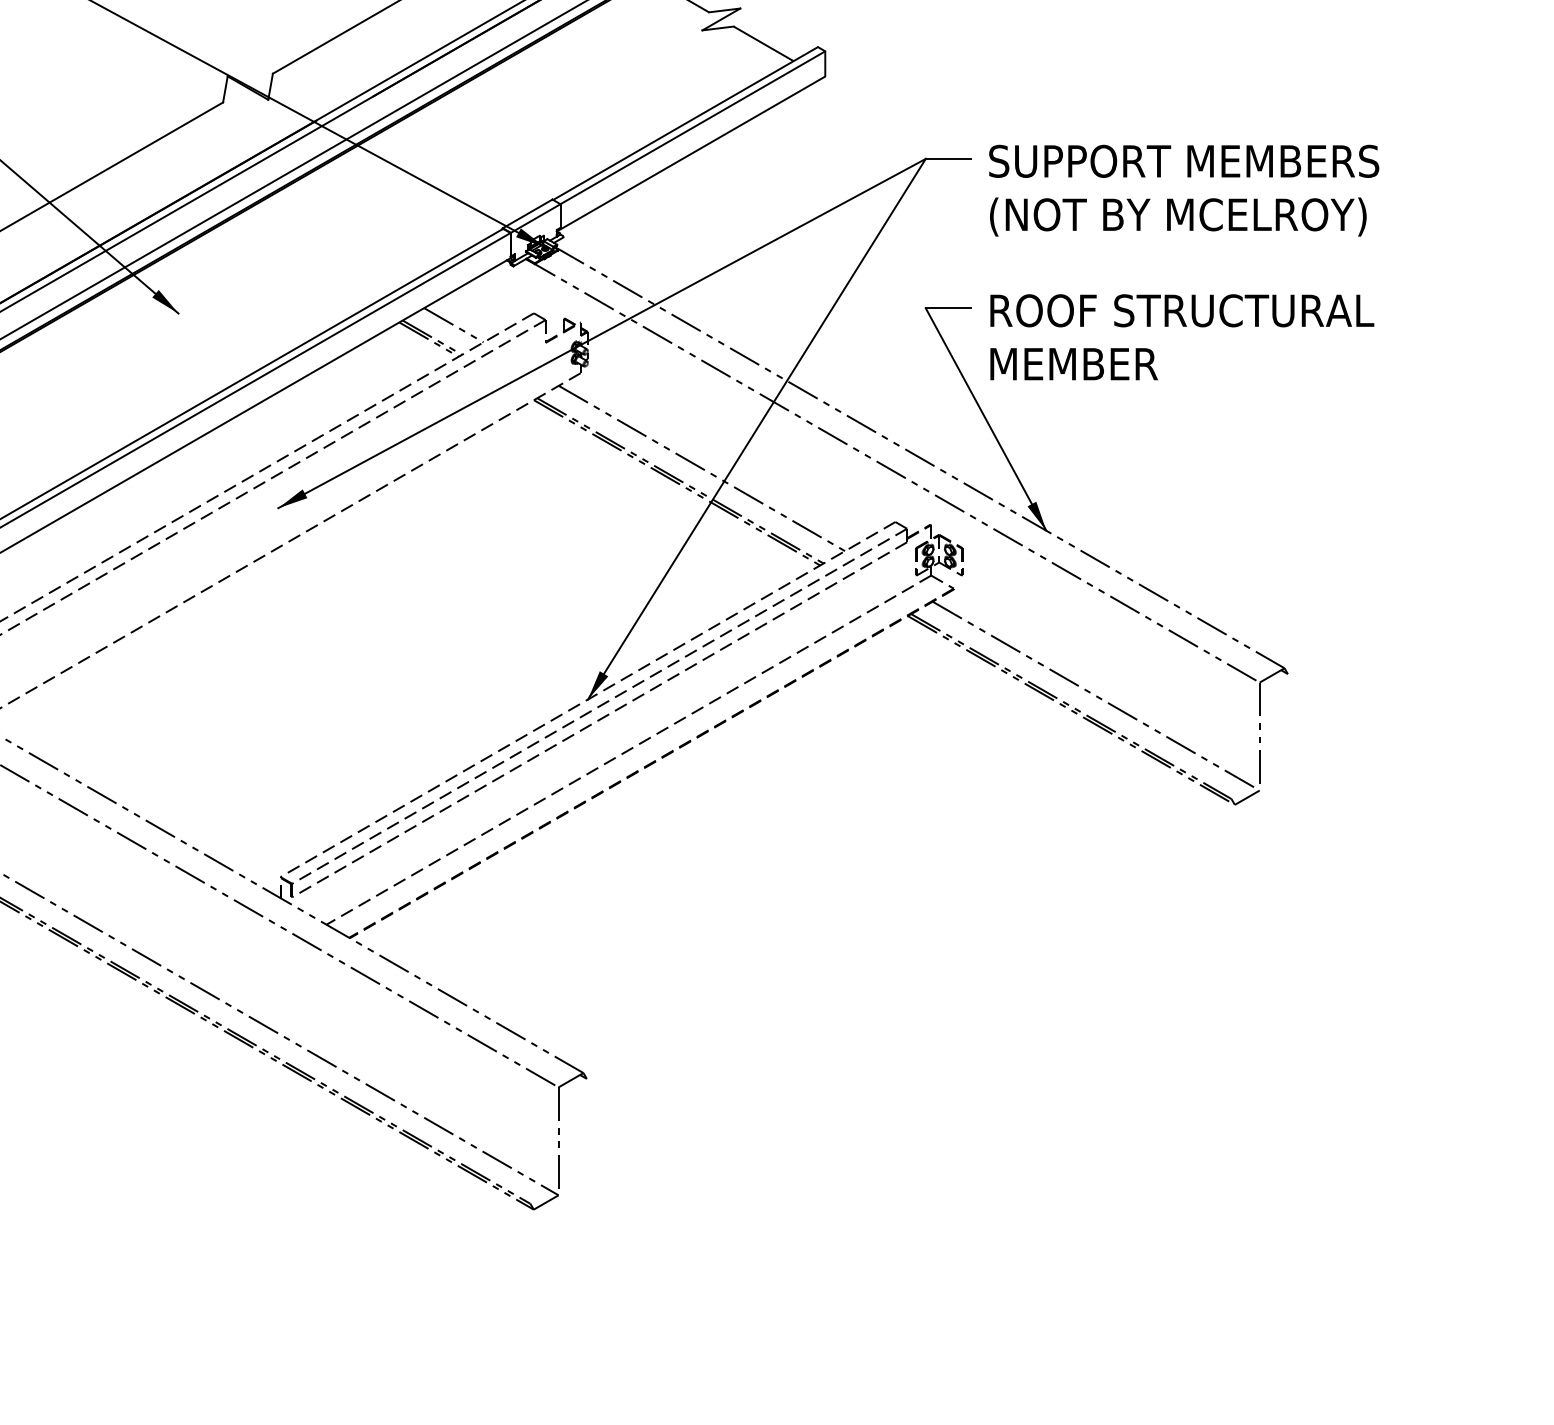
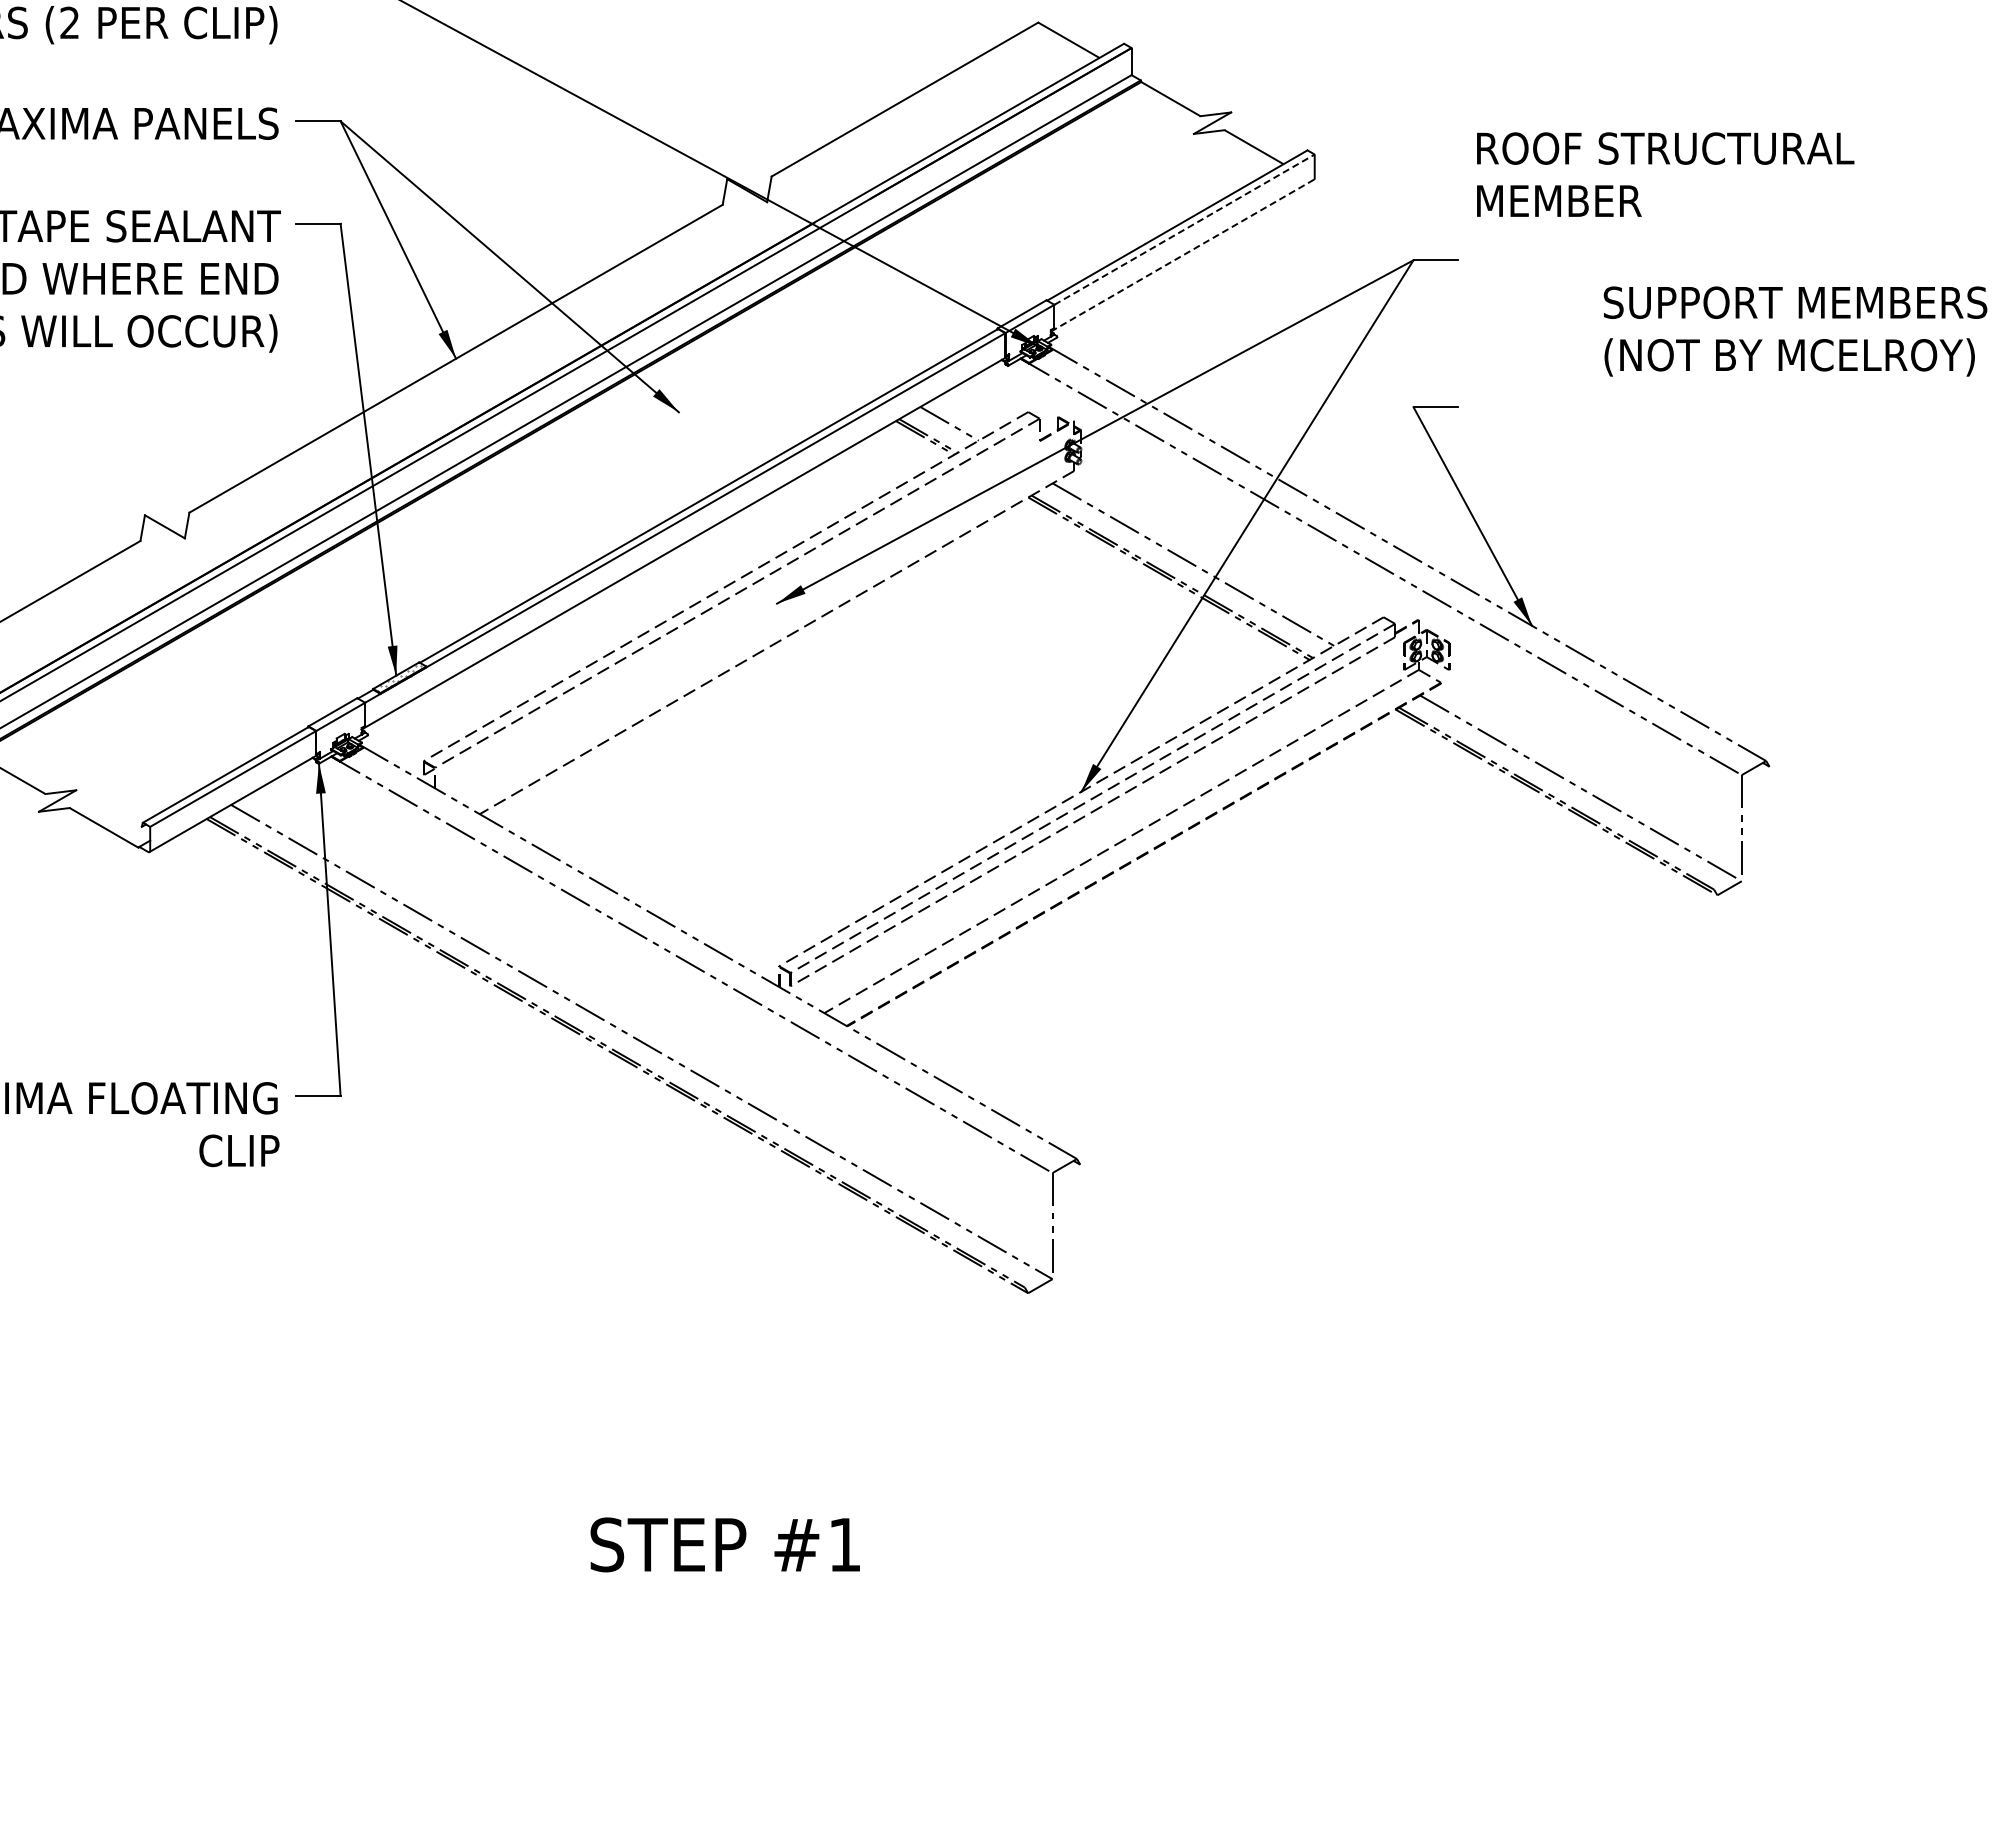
line: (692, 127) -> (1184, 229), solid -> dashed
line: (690, 154) -> (1182, 255), solid -> dashed
text: (1184, 190) -> (1795, 331), moved
text: (1182, 337) -> (1665, 174), moved

